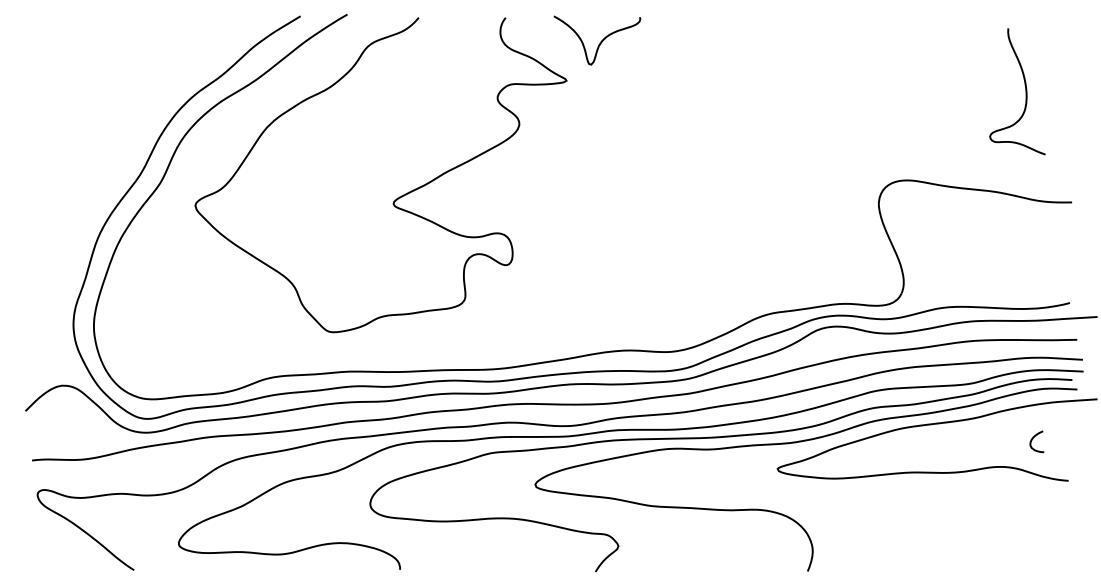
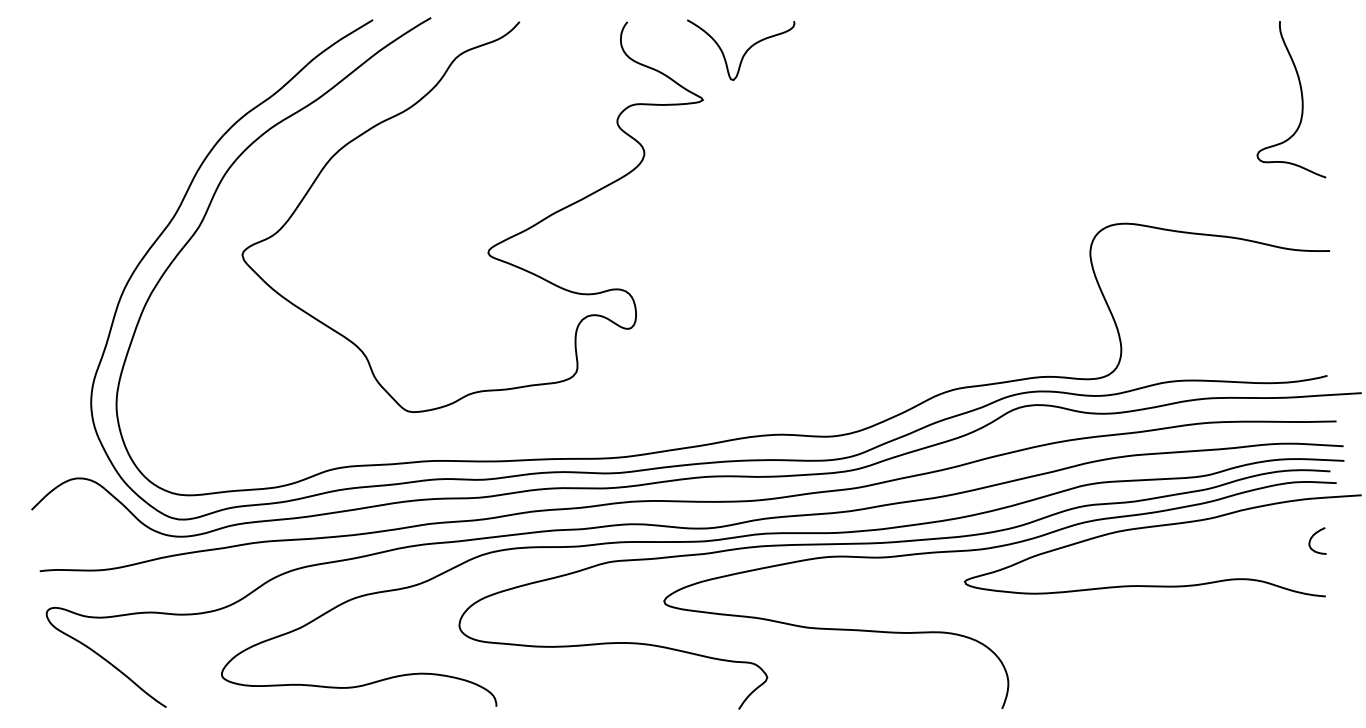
curve: (1025, 91) -> (1301, 99), moved
curve: (1032, 439) -> (1312, 538), moved

